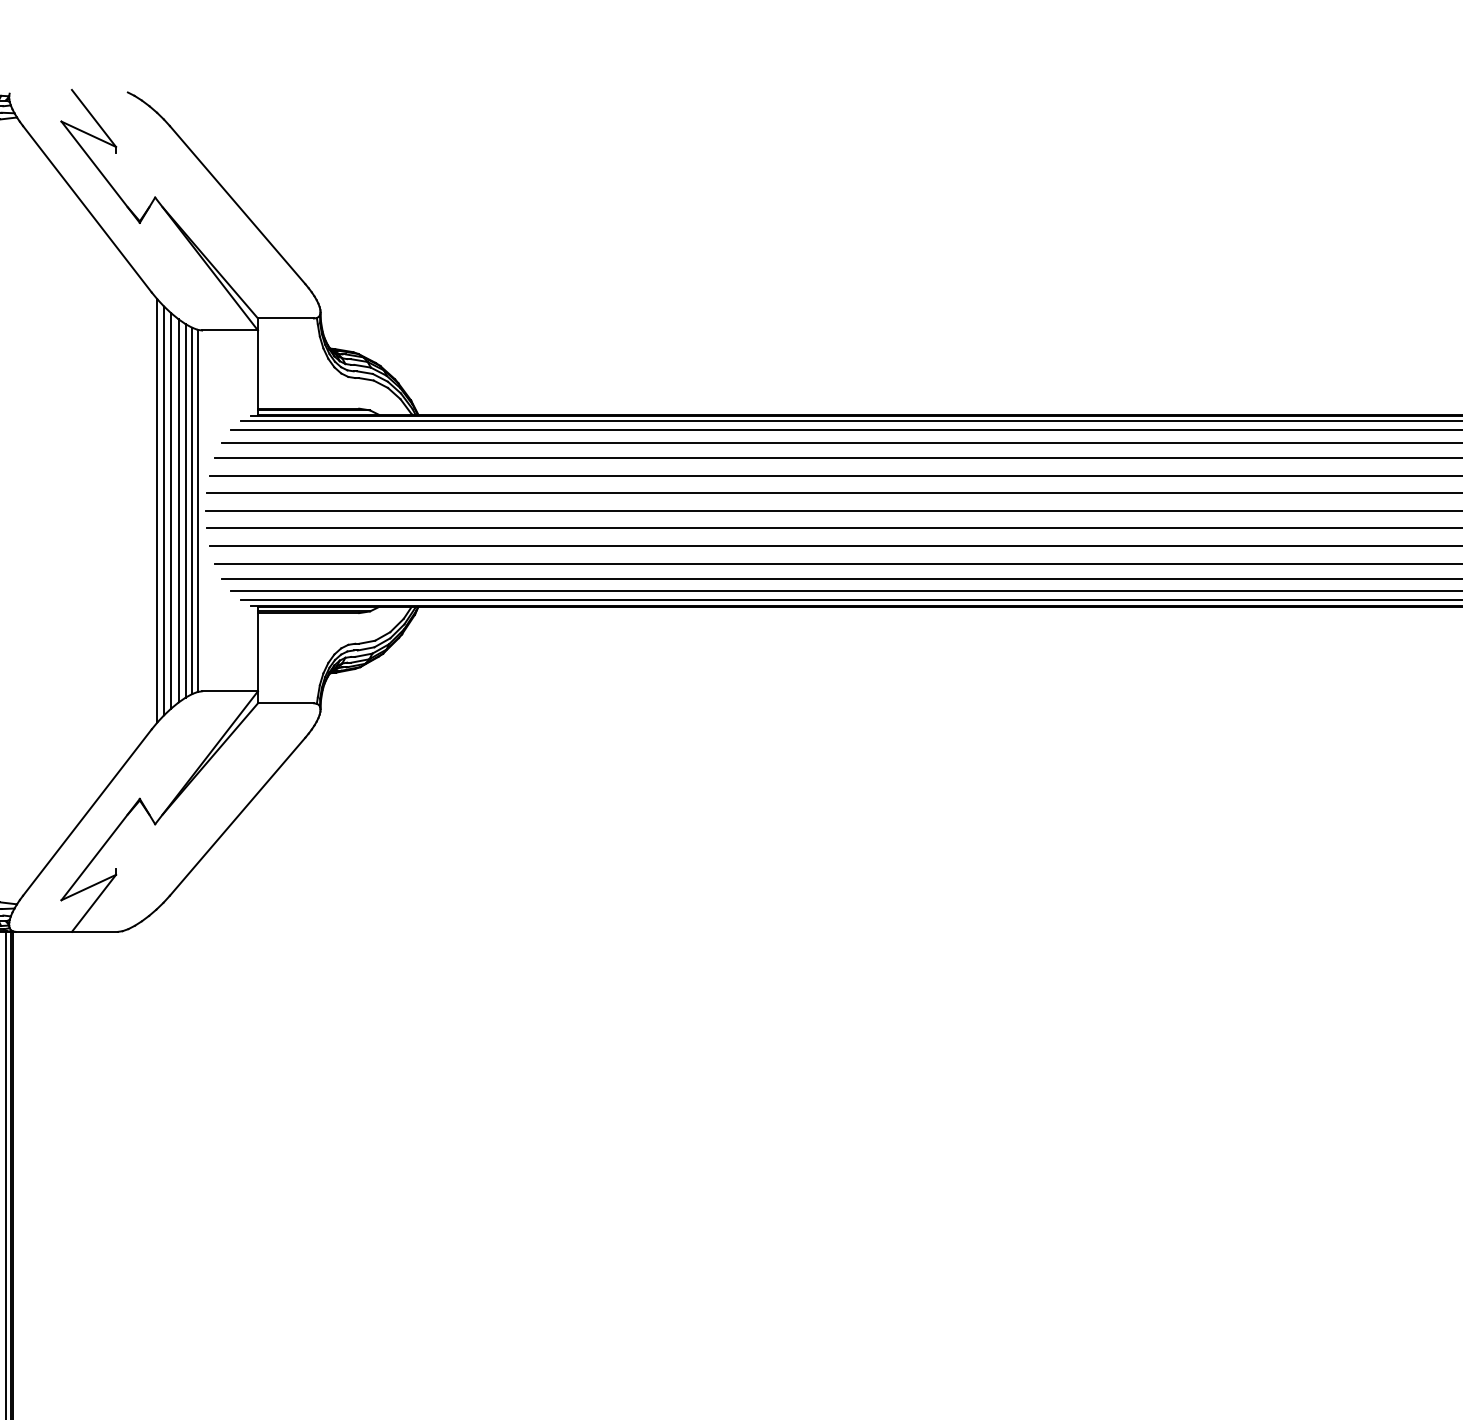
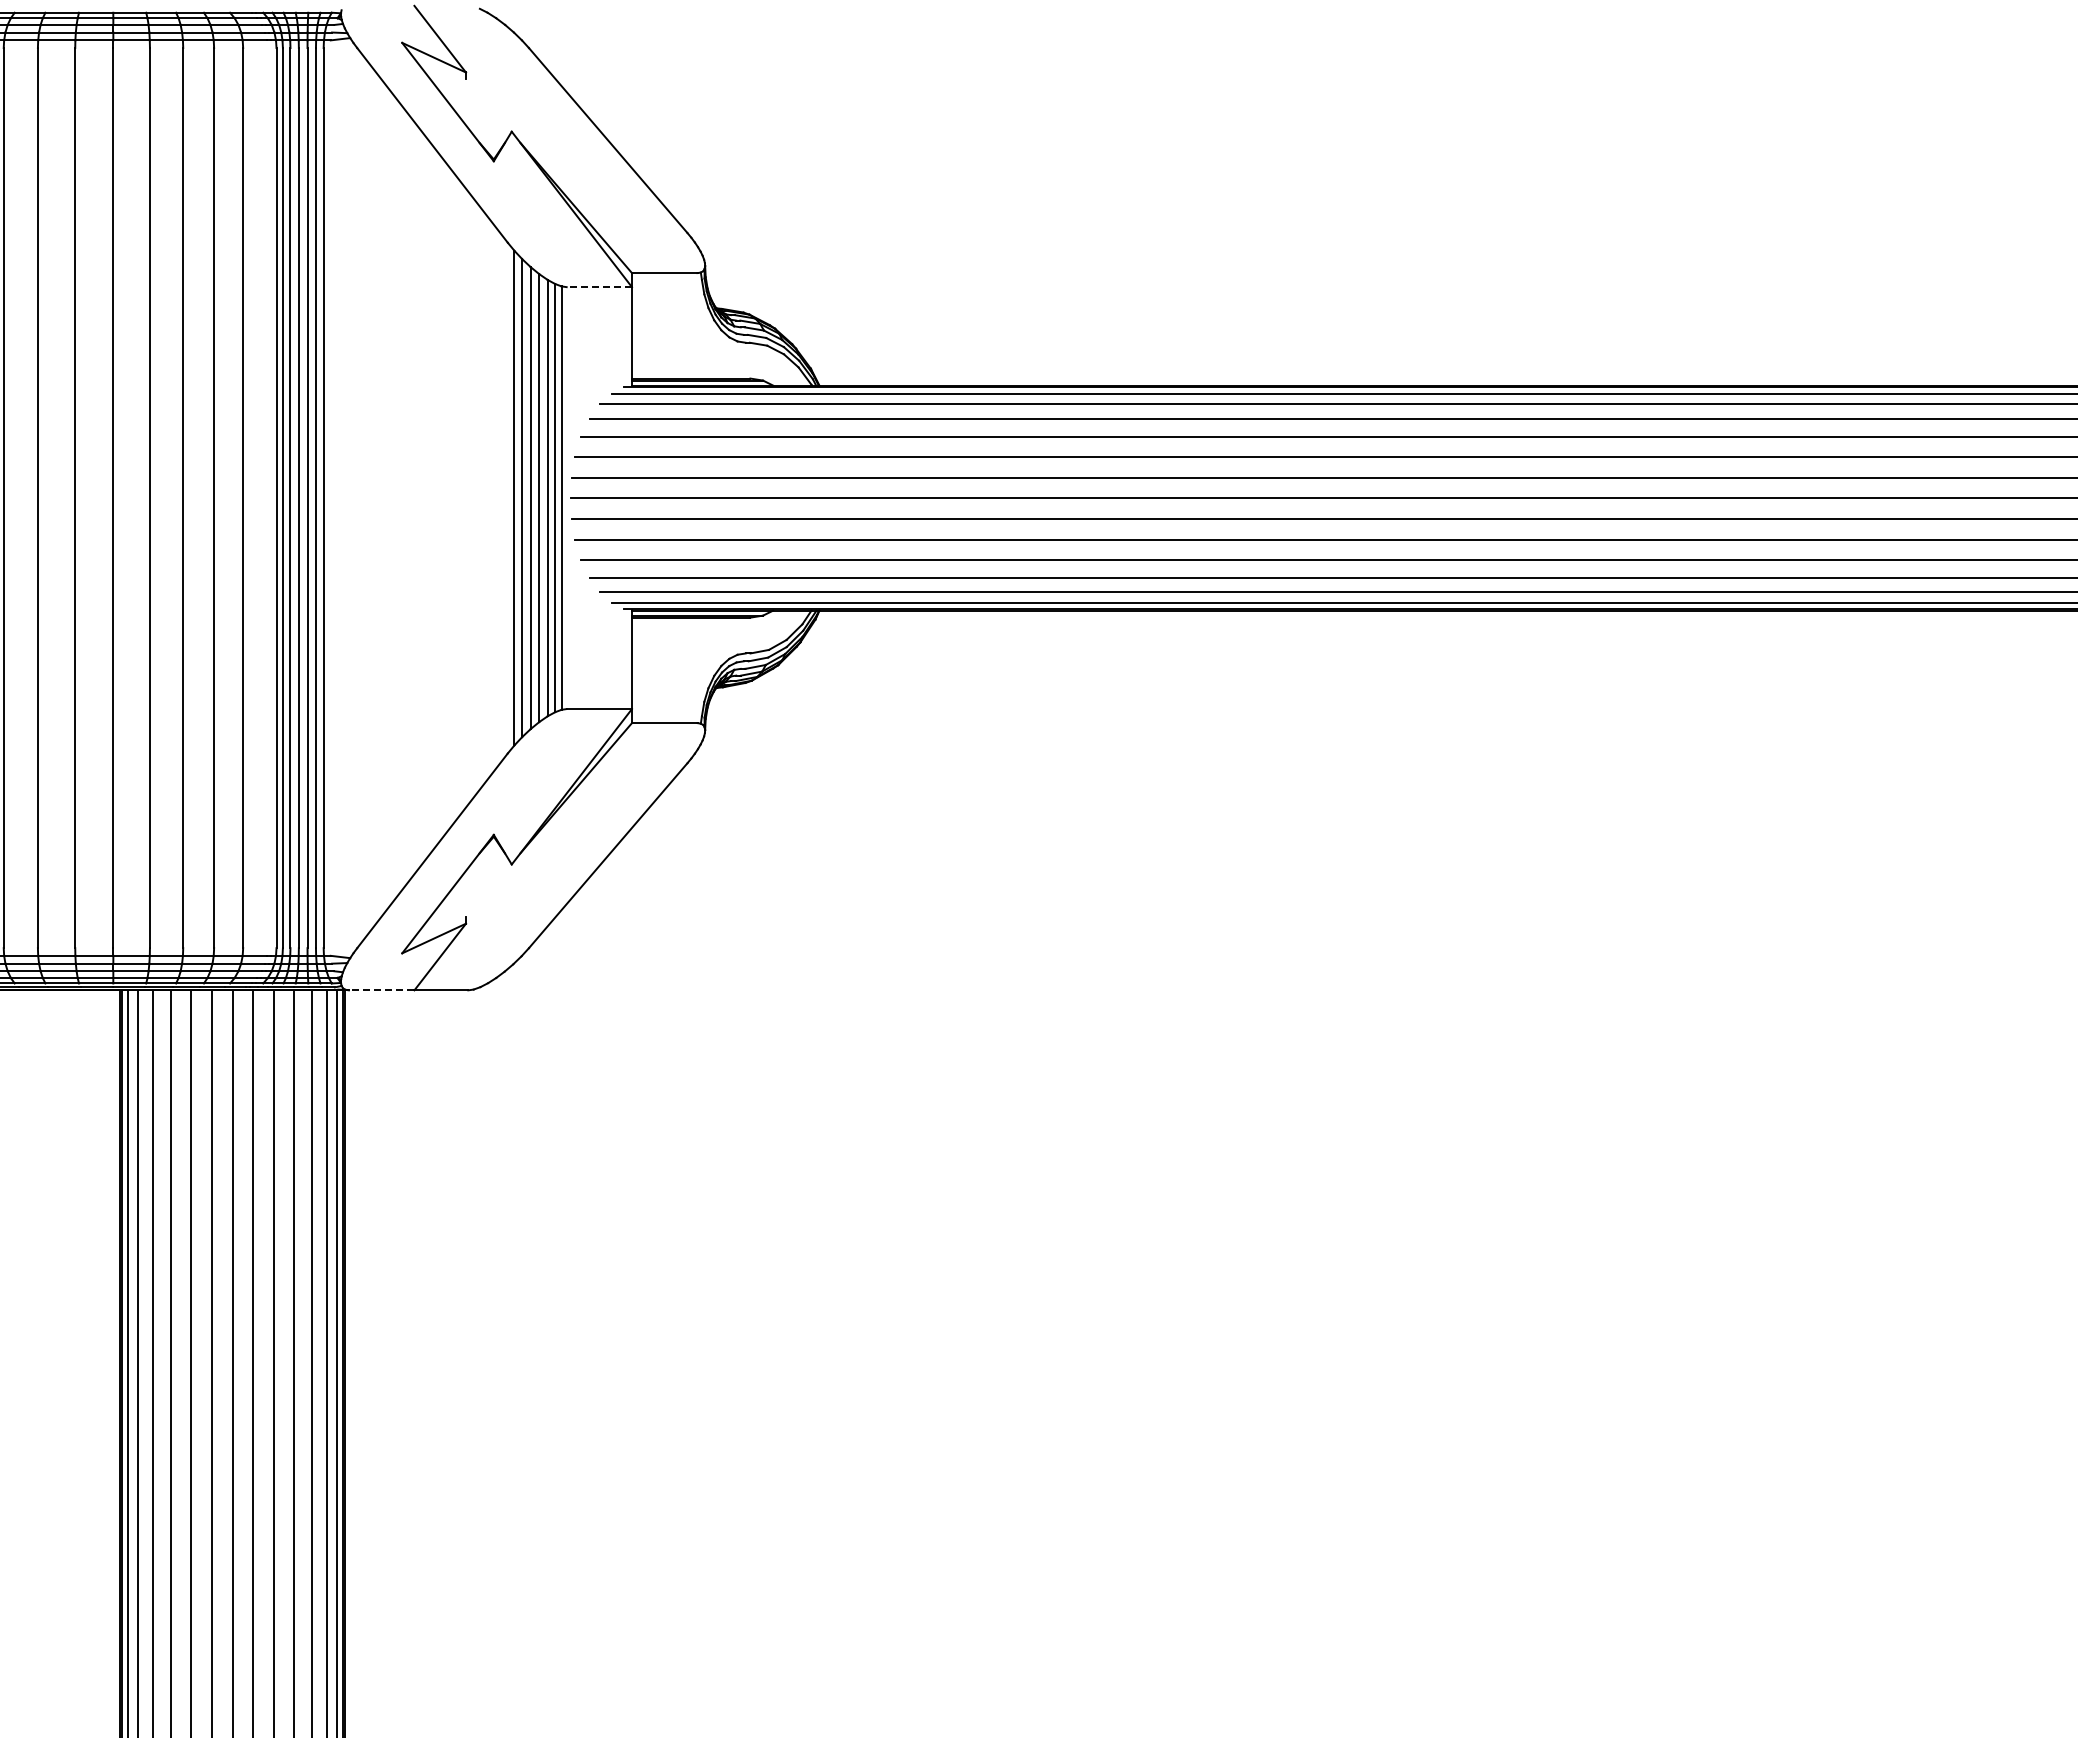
line: (230, 330) -> (599, 287), solid -> dashed
line: (43, 932) -> (381, 990), solid -> dashed

